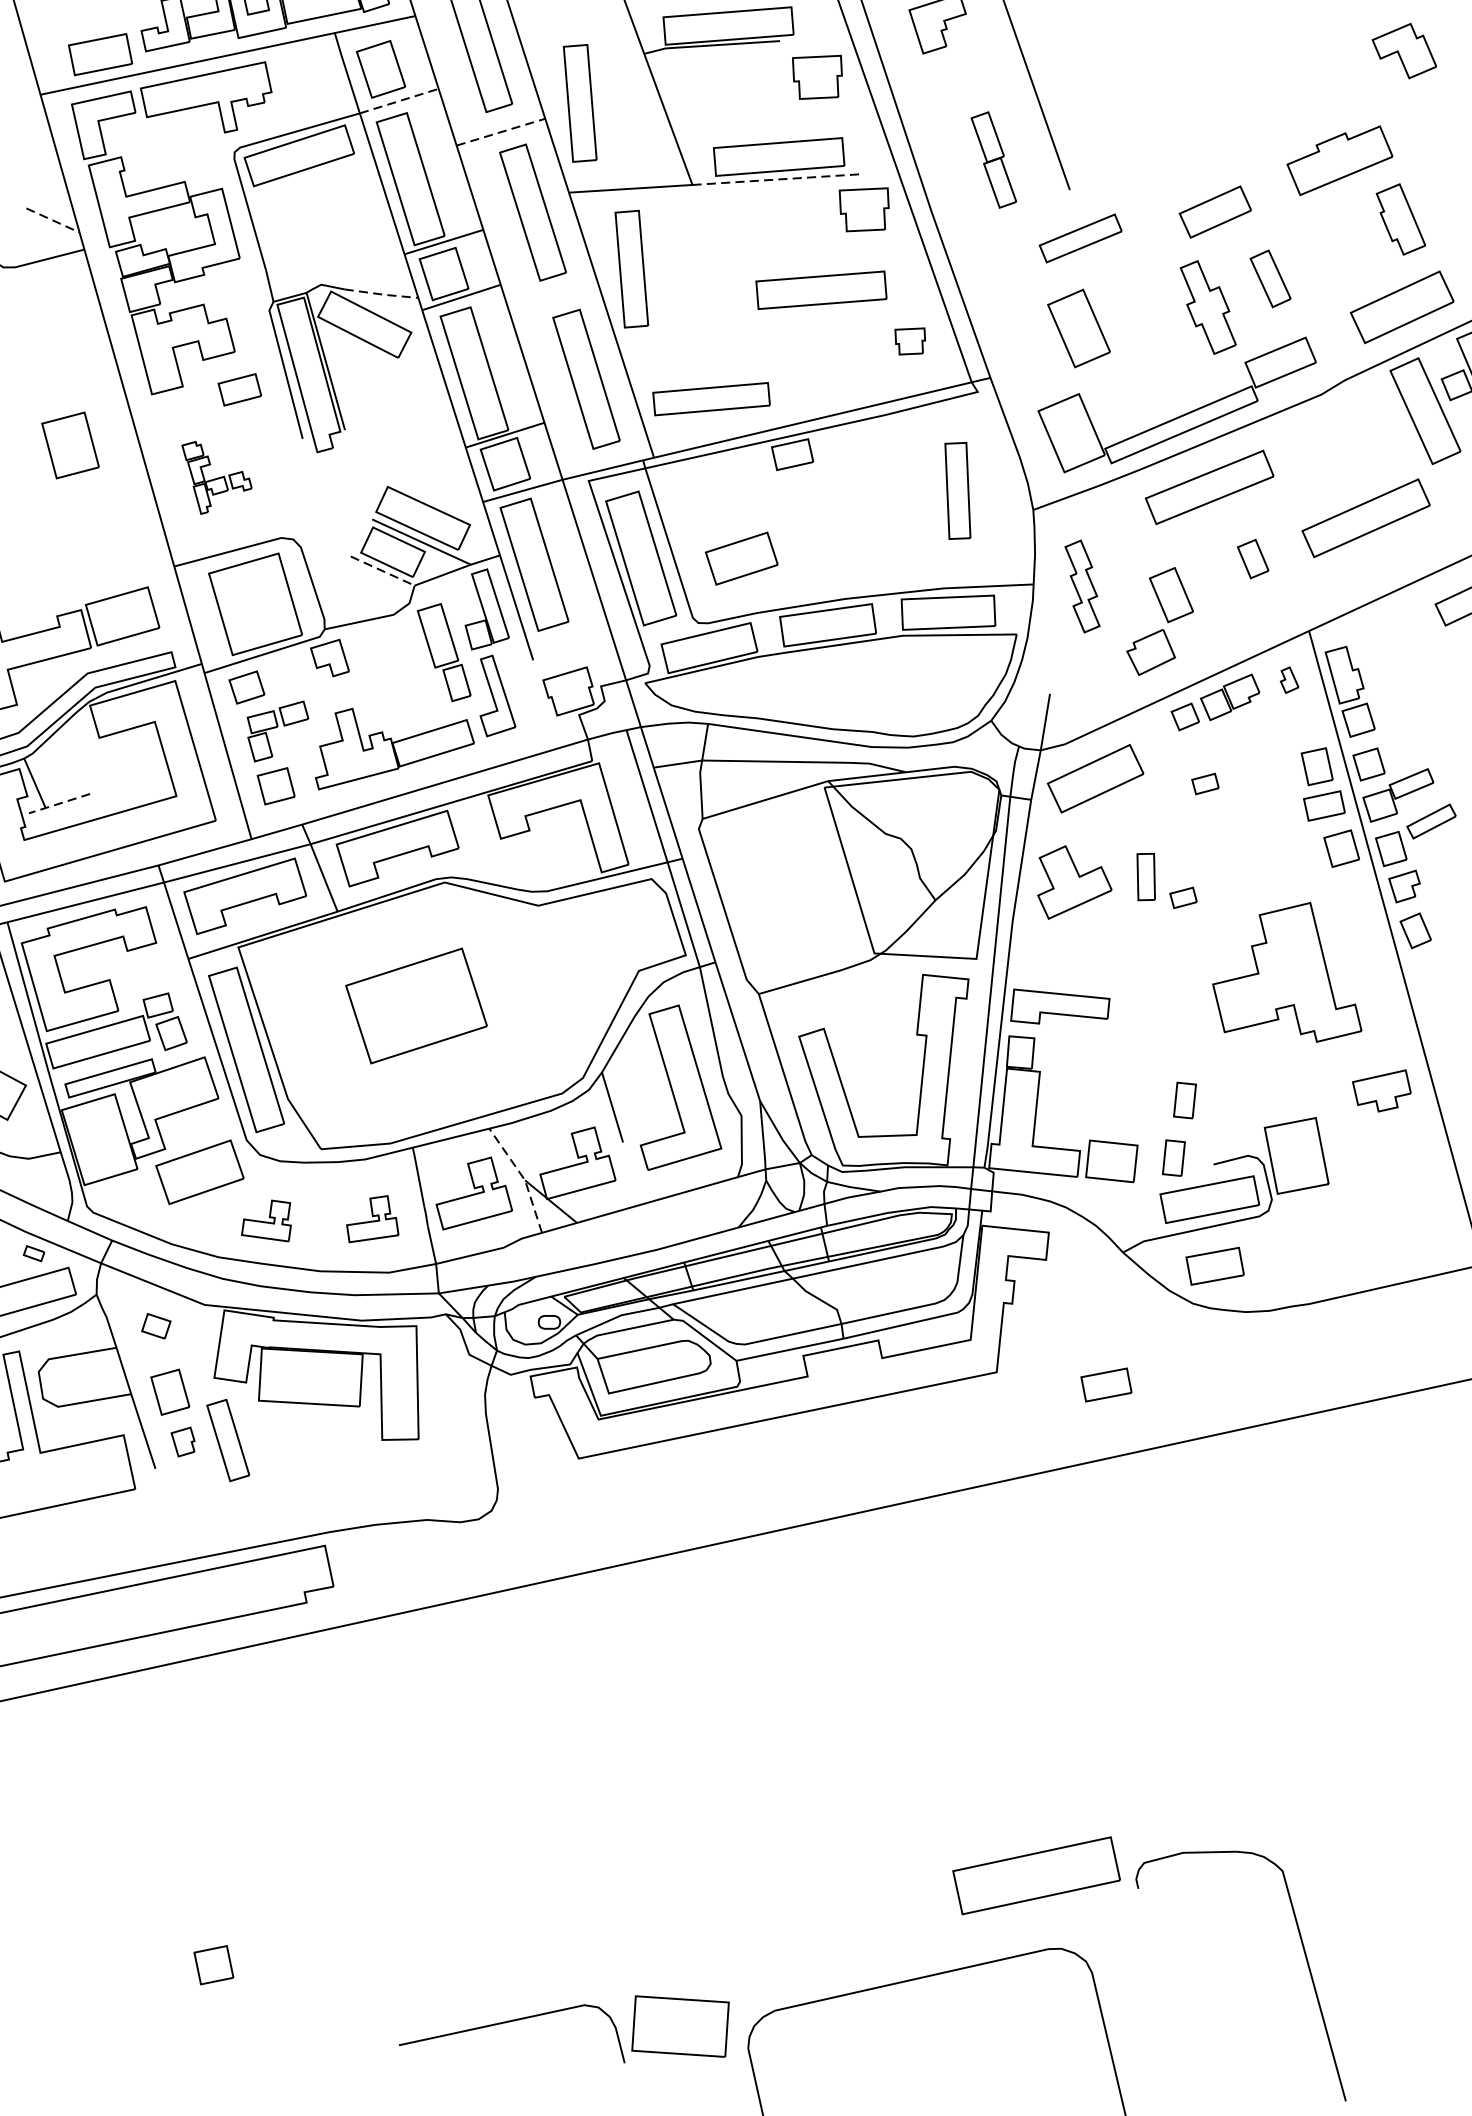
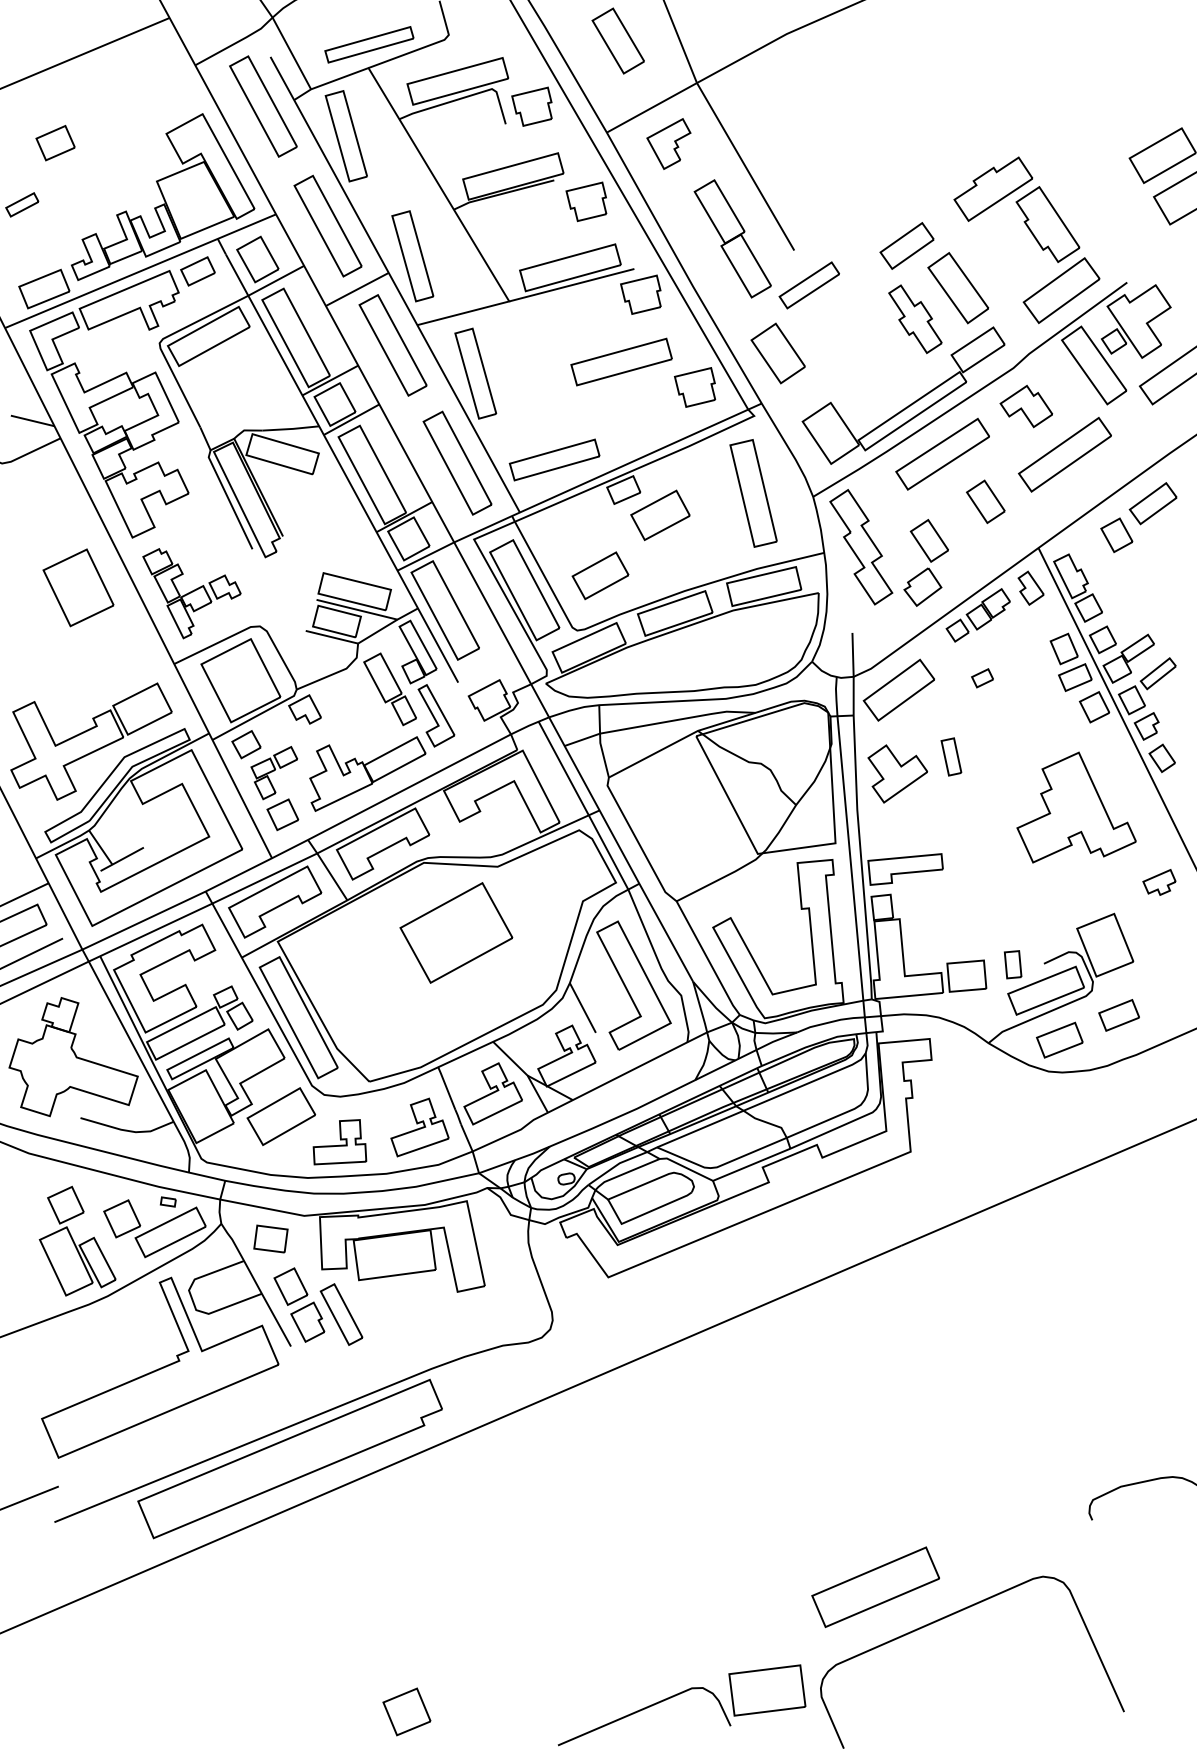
part: (1405, 50) -> (1026, 406), moved
line: (399, 100) -> (276, 280), dashed -> solid
line: (501, 132) -> (357, 289), dashed -> solid
part: (993, 159) -> (732, 238), size x1.67
line: (776, 179) -> (571, 285), dashed -> solid
part: (1400, 219) -> (1047, 224), size x1.43
line: (53, 221) -> (33, 421), dashed -> solid
part: (1270, 279) -> (958, 288), size x1.67
line: (383, 294) -> (292, 428), dashed -> solid
part: (1078, 328) -> (777, 353), moved
part: (909, 341) -> (695, 387), size x1.67
part: (239, 389) -> (197, 271), moved
part: (70, 444) -> (78, 587), size x1.43
part: (213, 480) -> (191, 593), size x1.67
part: (957, 490) -> (753, 493), size x1.43
part: (833, 496) -> (660, 515), added
part: (1252, 558) -> (985, 501), size x1.43
line: (382, 571) -> (331, 637), dashed -> solid
part: (1082, 586) -> (861, 547), size x1.67
part: (1412, 632) -> (1116, 534), added
part: (1289, 679) -> (1030, 587), size x1.67
line: (58, 803) -> (121, 859), dashed -> solid
part: (1183, 898) -> (982, 767), removed
part: (416, 1005) -> (456, 932), moved
part: (1381, 1088) -> (1159, 882), size x0.71
part: (1184, 1100) -> (1012, 919), removed
line: (522, 1177) -> (525, 1073), dashed -> solid
part: (267, 1219) -> (339, 1142), size x1.43
part: (373, 1220) -> (419, 1127), size x1.43
part: (155, 1325) -> (270, 1238), size x1.67
part: (1105, 1384) -> (1118, 1015), moved
part: (182, 1440) -> (307, 1321), size x1.67
part: (1036, 1876) -> (875, 1587), moved
part: (213, 1964) -> (406, 1711), size x1.43

